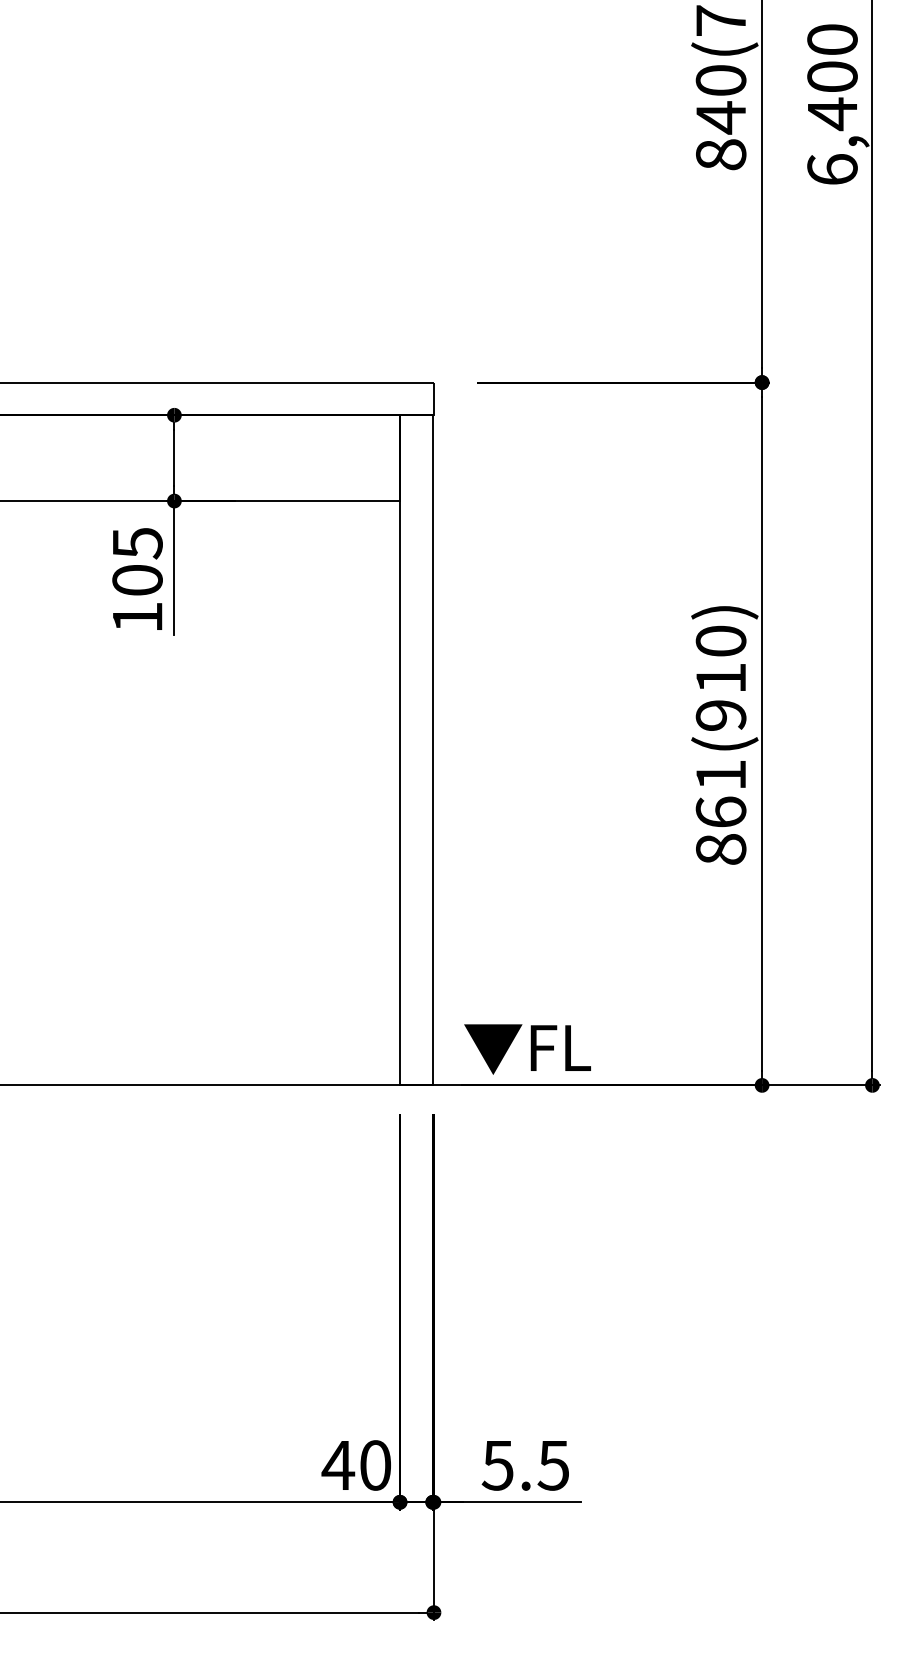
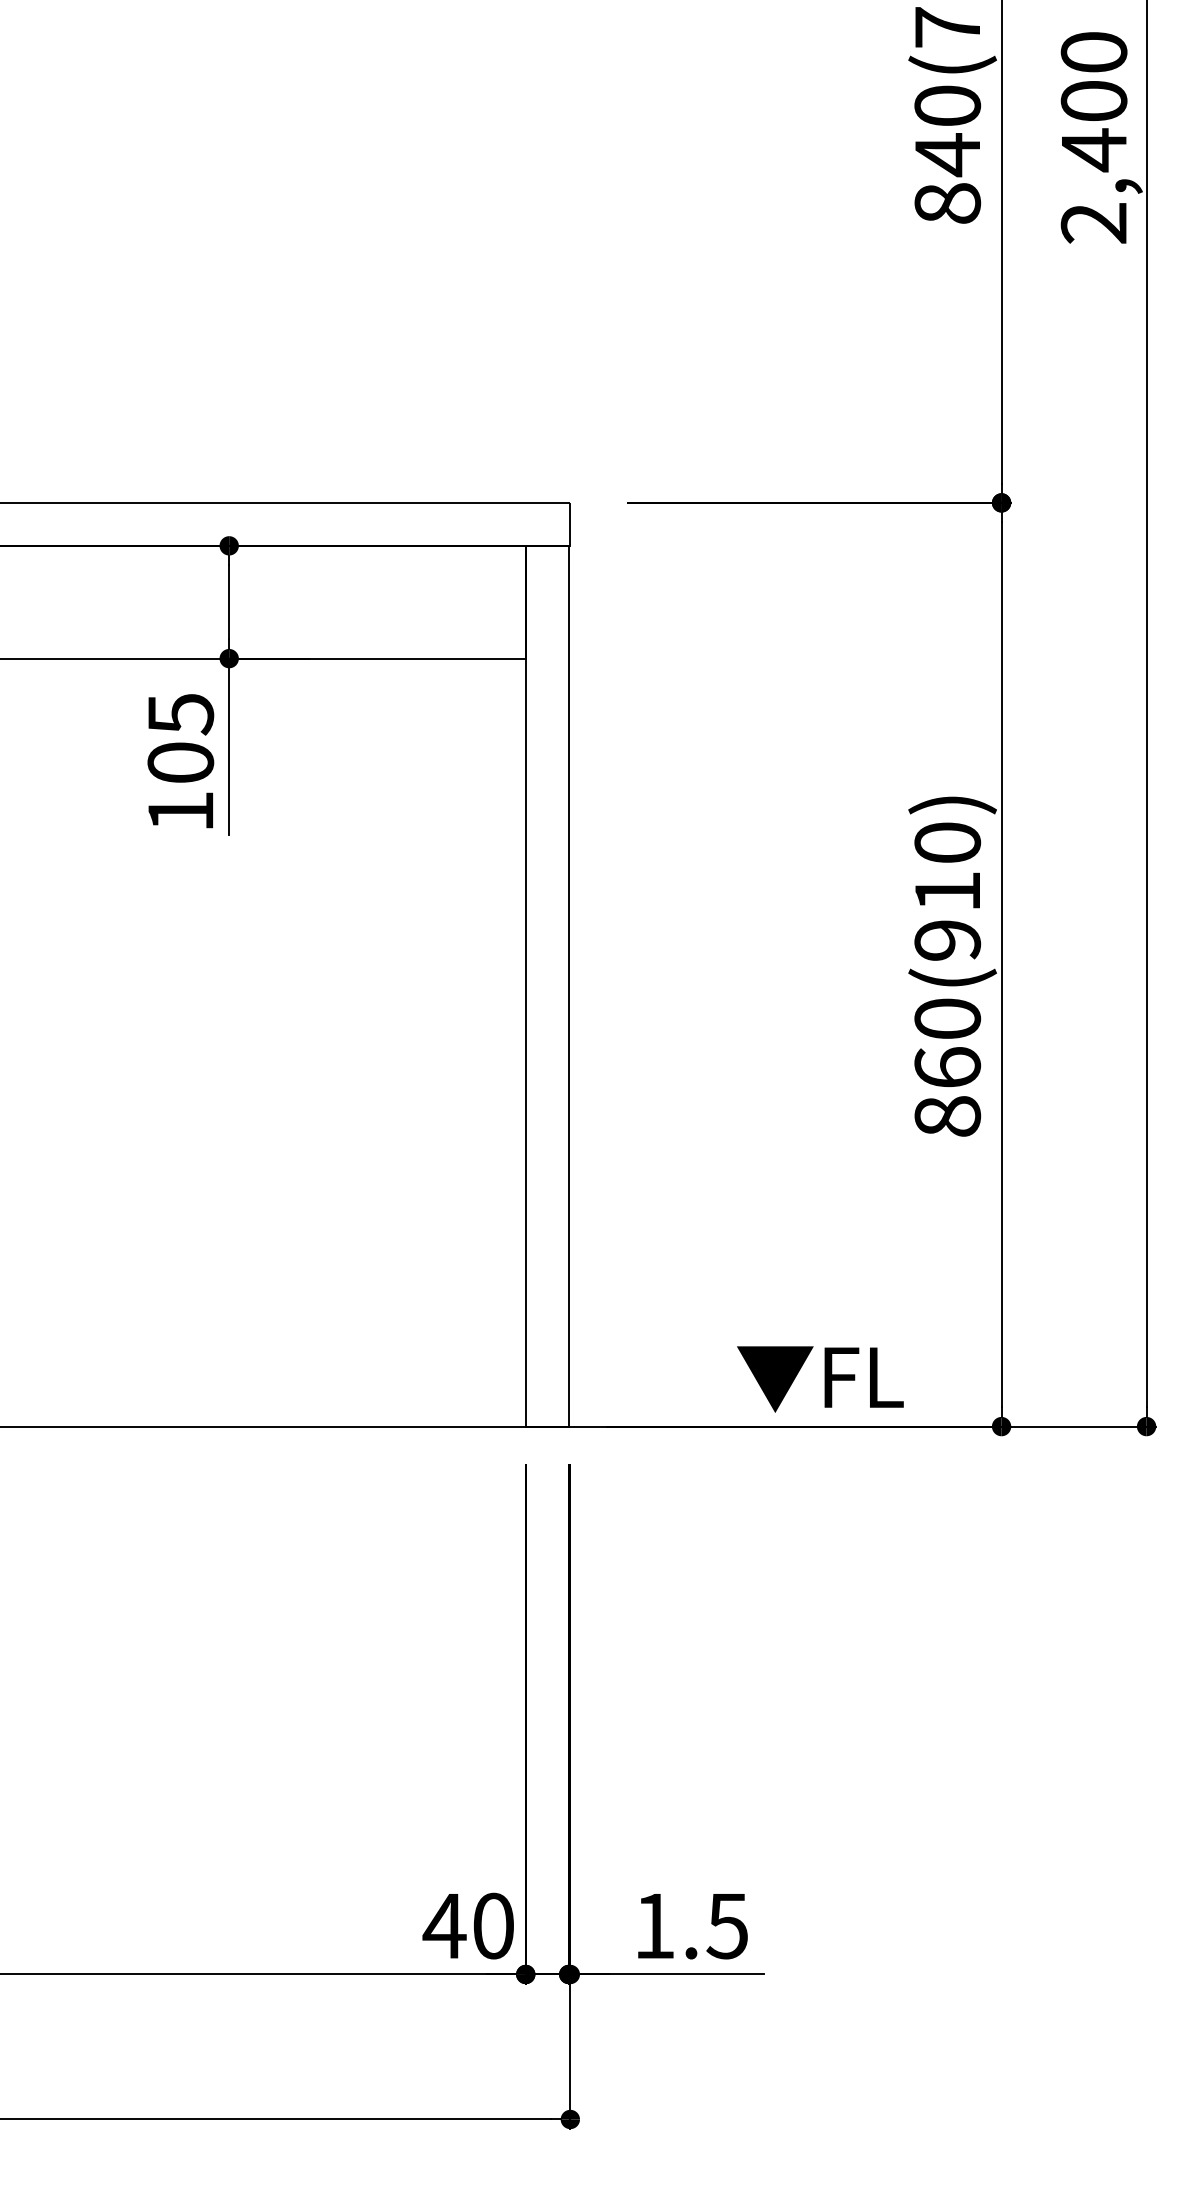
text: (832, 169) -> (1093, 222), 6,400 -> 2,400
text: (720, 774) -> (947, 1018), 861(910) -> 860(910)
text: (527, 1049) -> (820, 1379), moved
text: (497, 1465) -> (653, 1926), 5.5 -> 1.5

